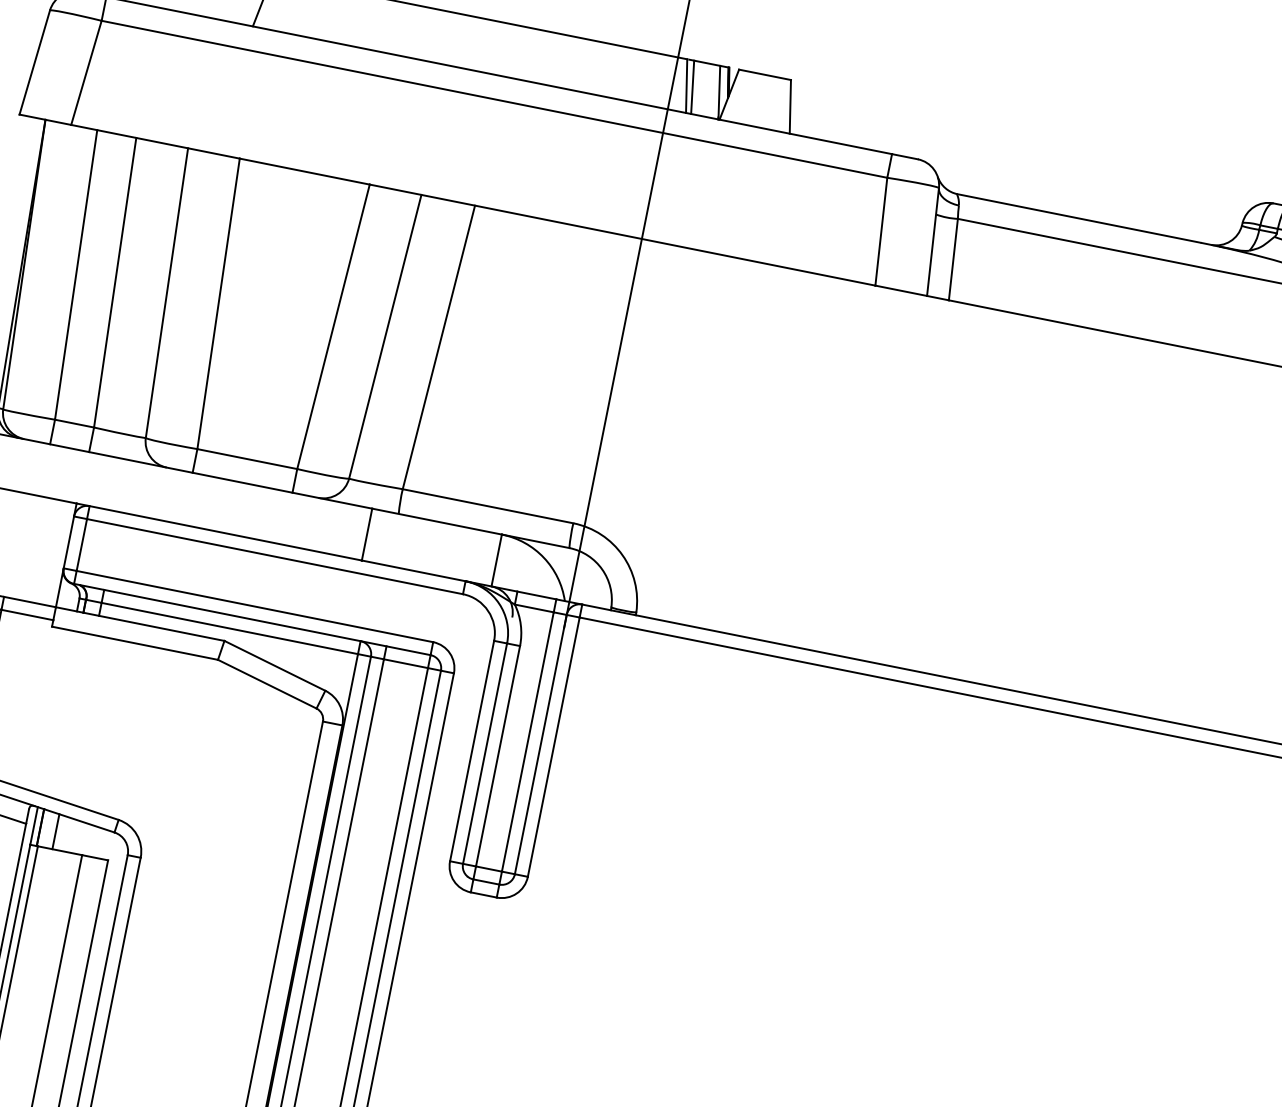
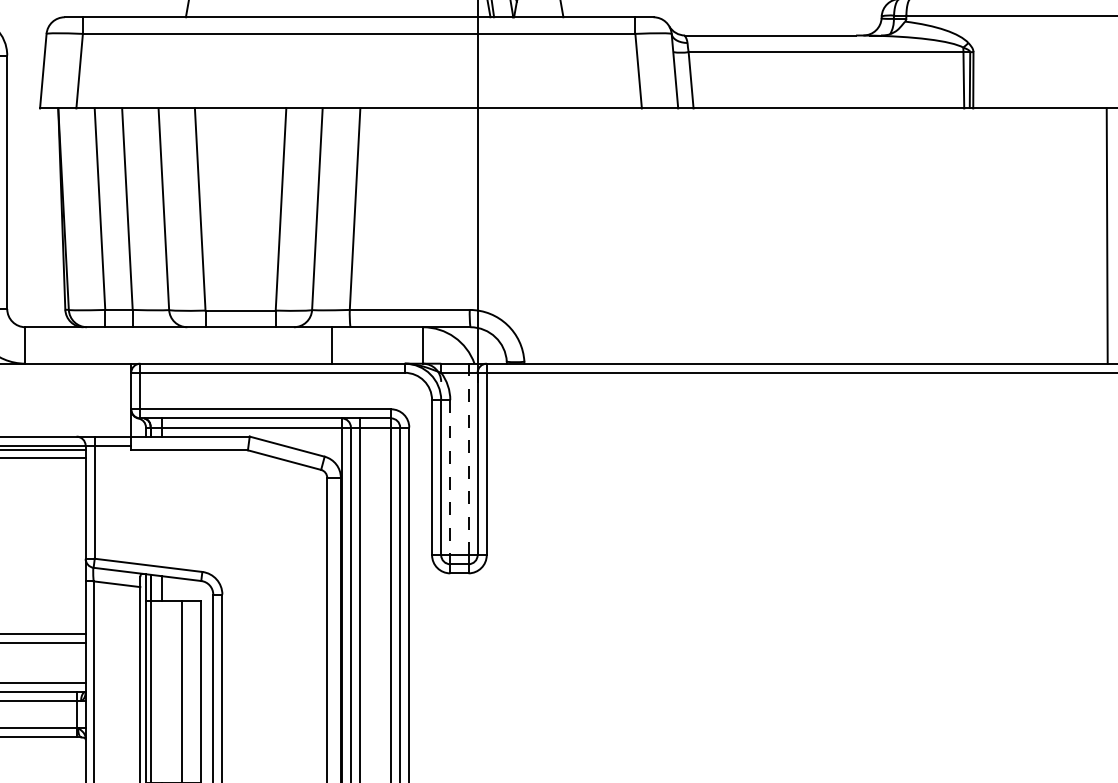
line: (527, 741) -> (468, 463), solid -> dashed
line: (498, 757) -> (450, 478), solid -> dashed

